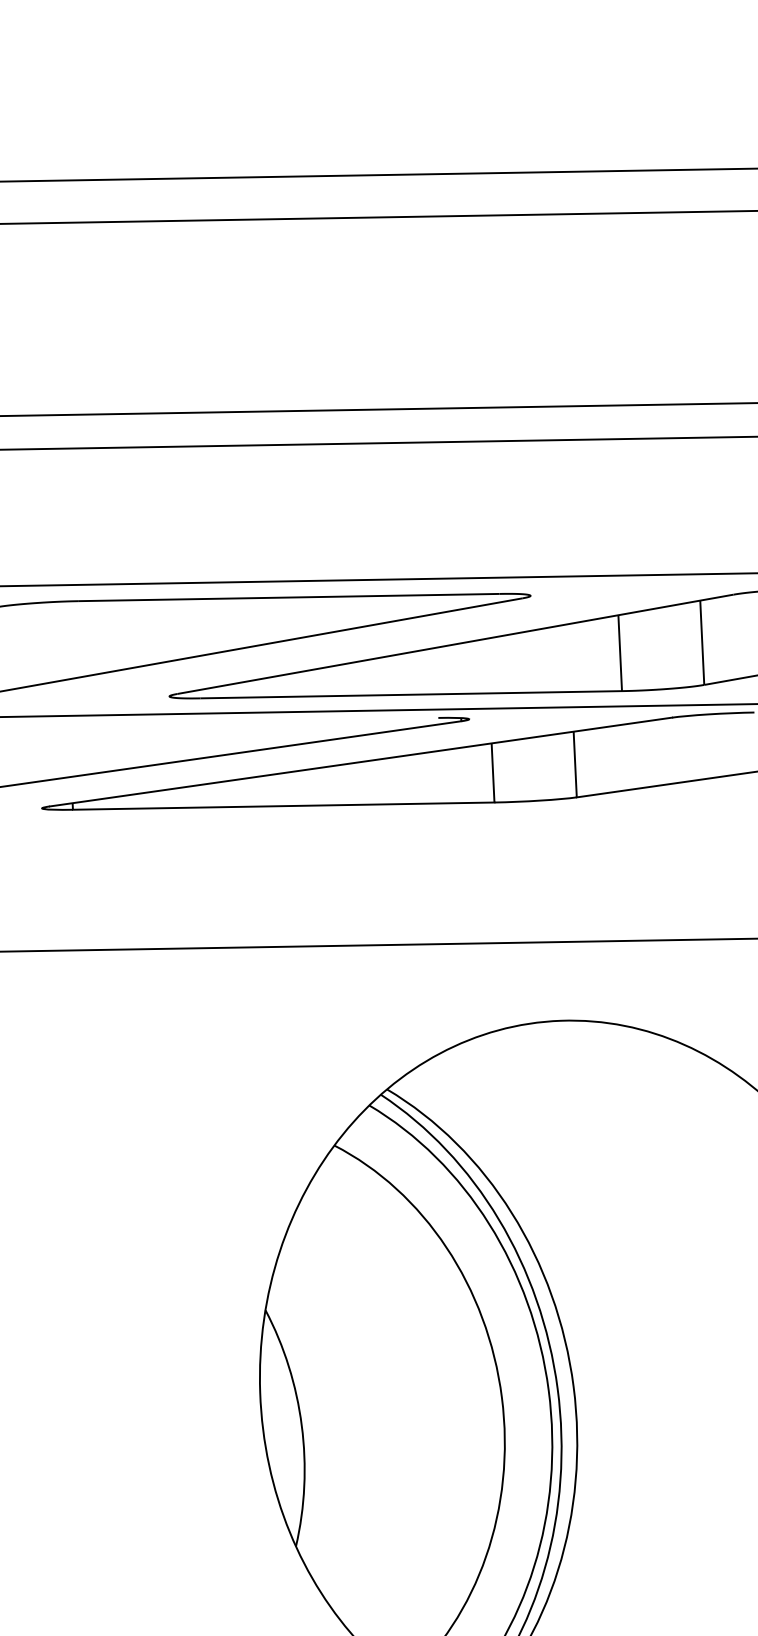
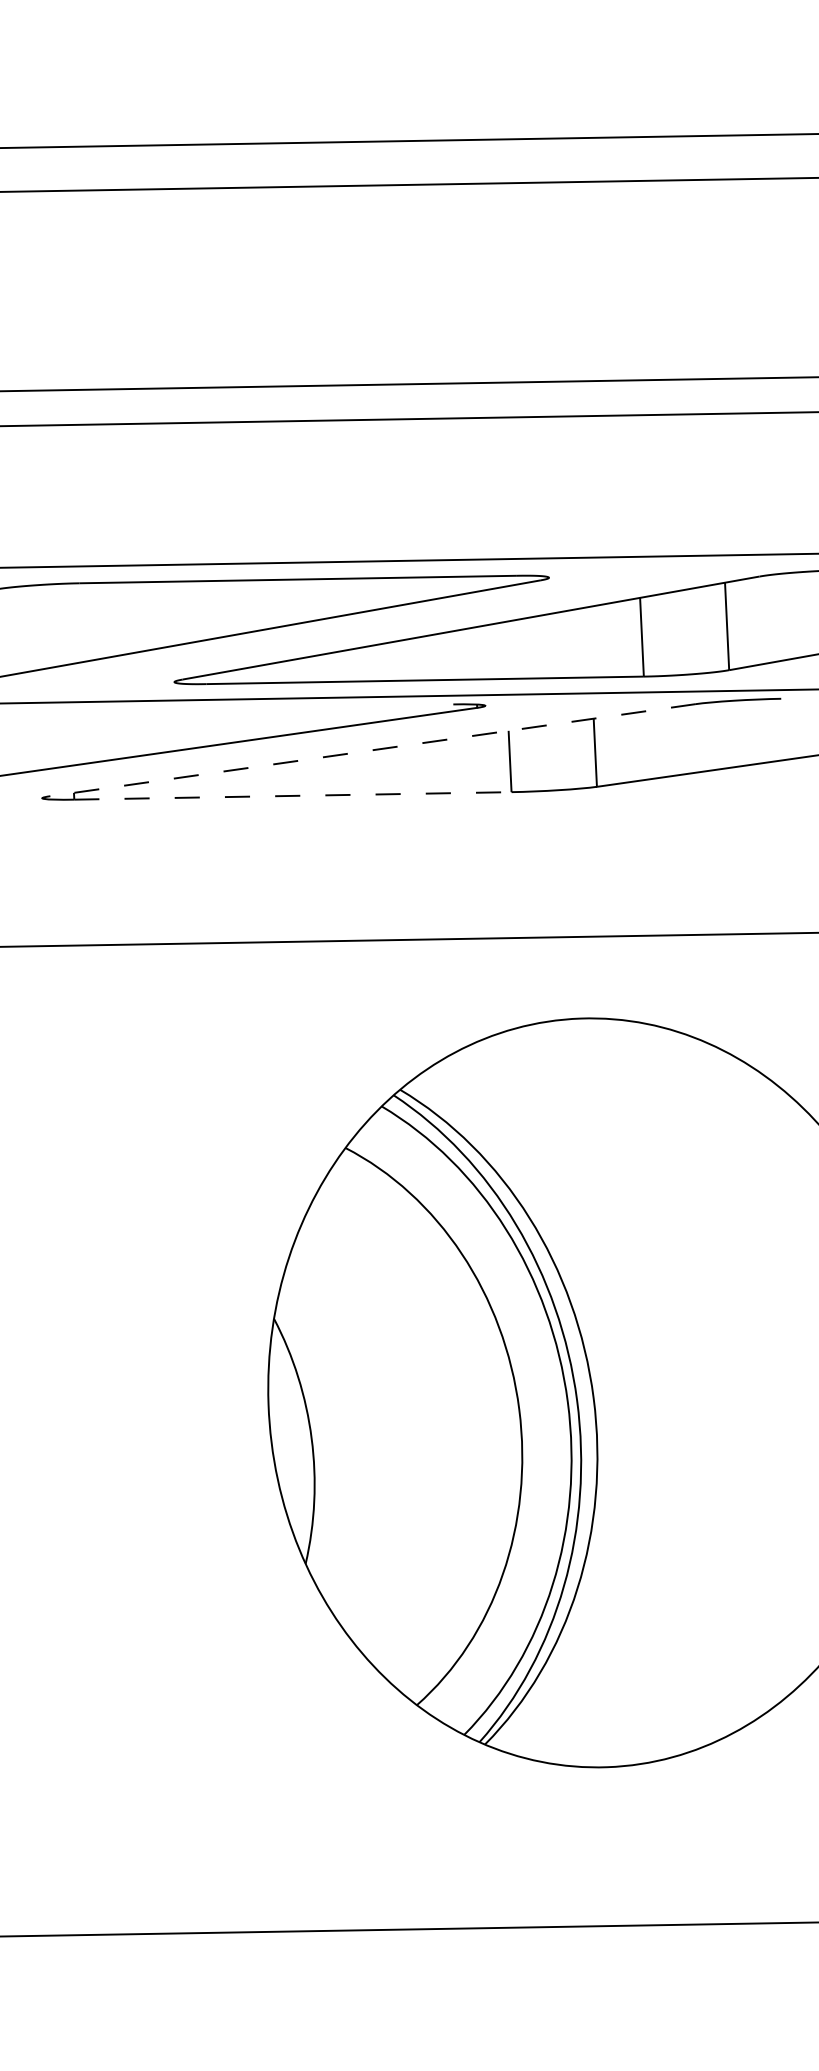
line: (361, 762) -> (373, 750), solid -> dashed
line: (283, 805) -> (292, 795), solid -> dashed

